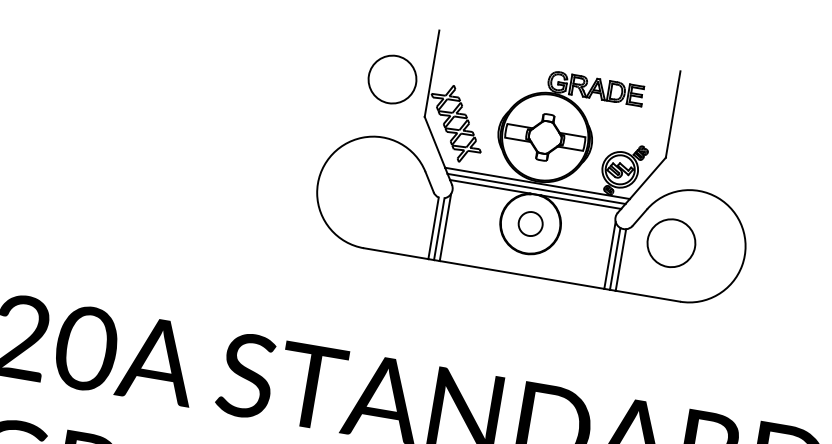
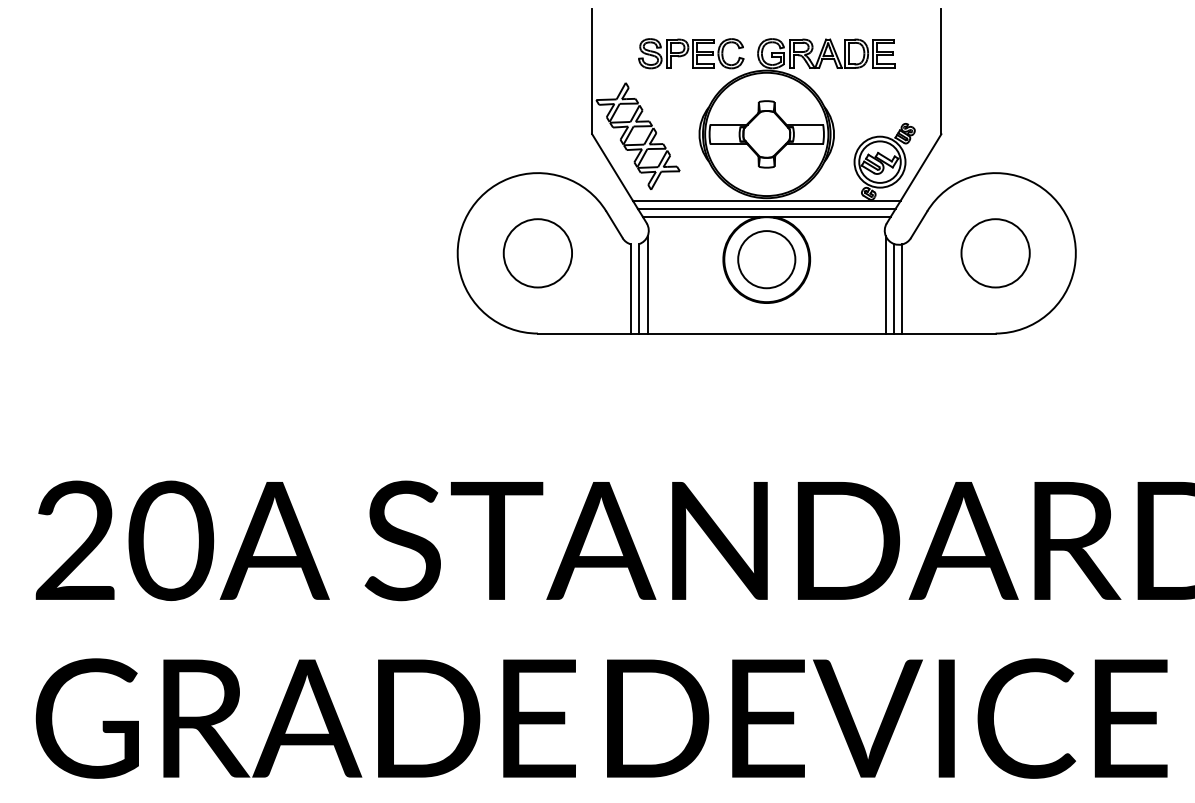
part: (502, 72) -> (691, 53), added
circle: (392, 79) -> (537, 253), moved
circle: (530, 223) -> (766, 259), size x1.67
circle: (671, 243) -> (995, 253), moved

